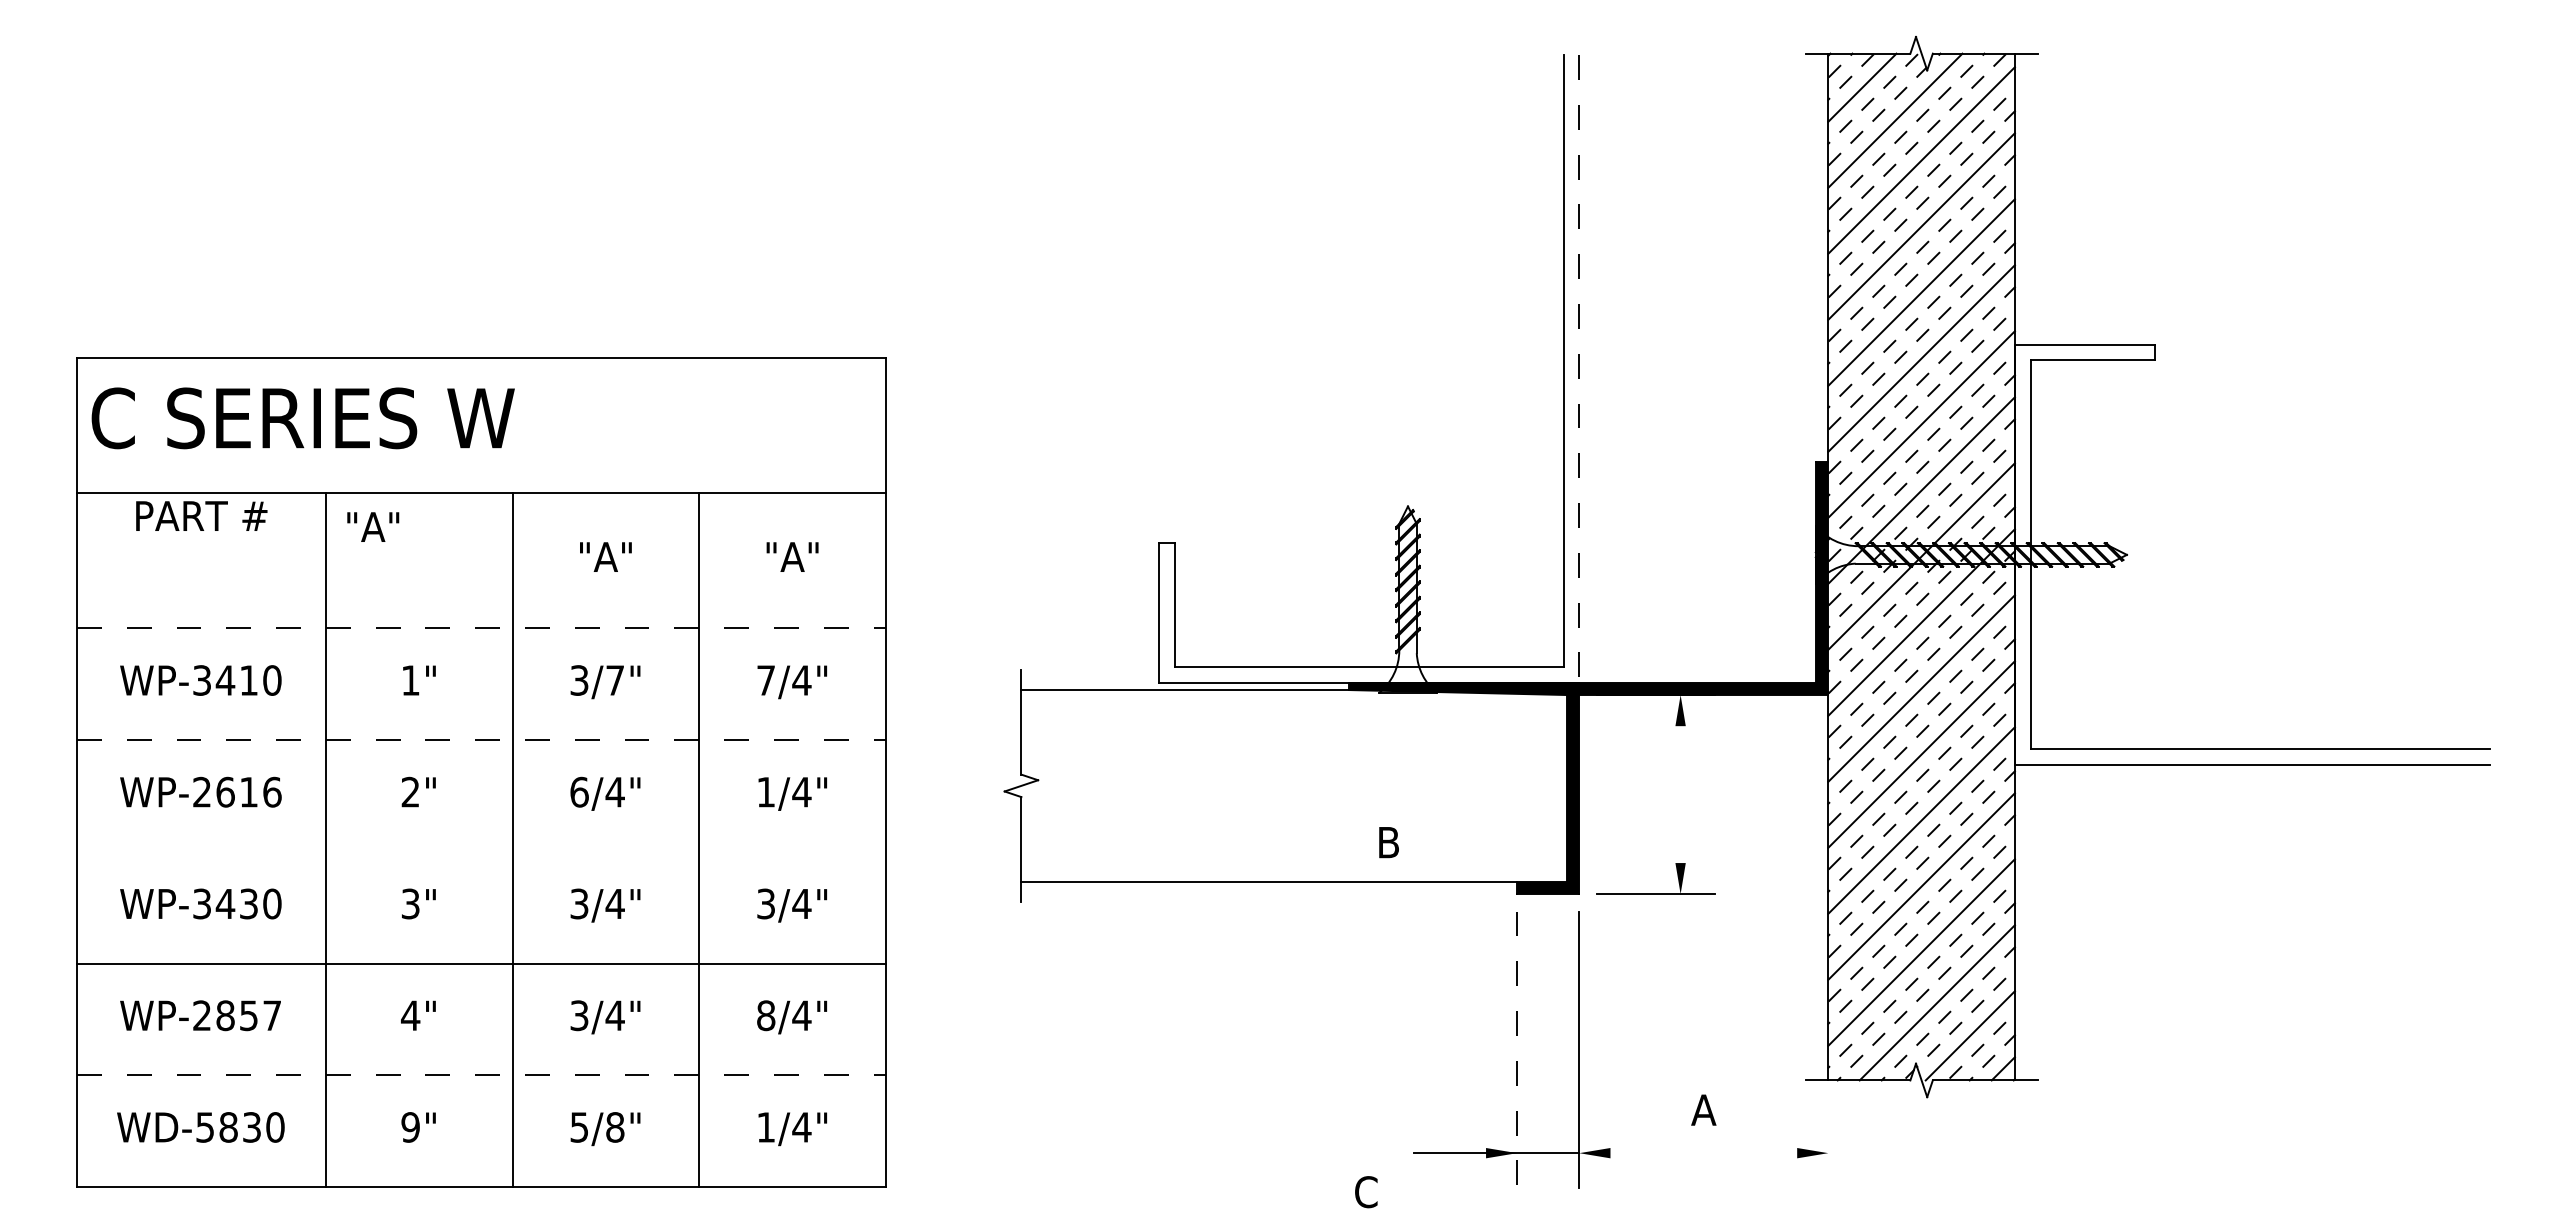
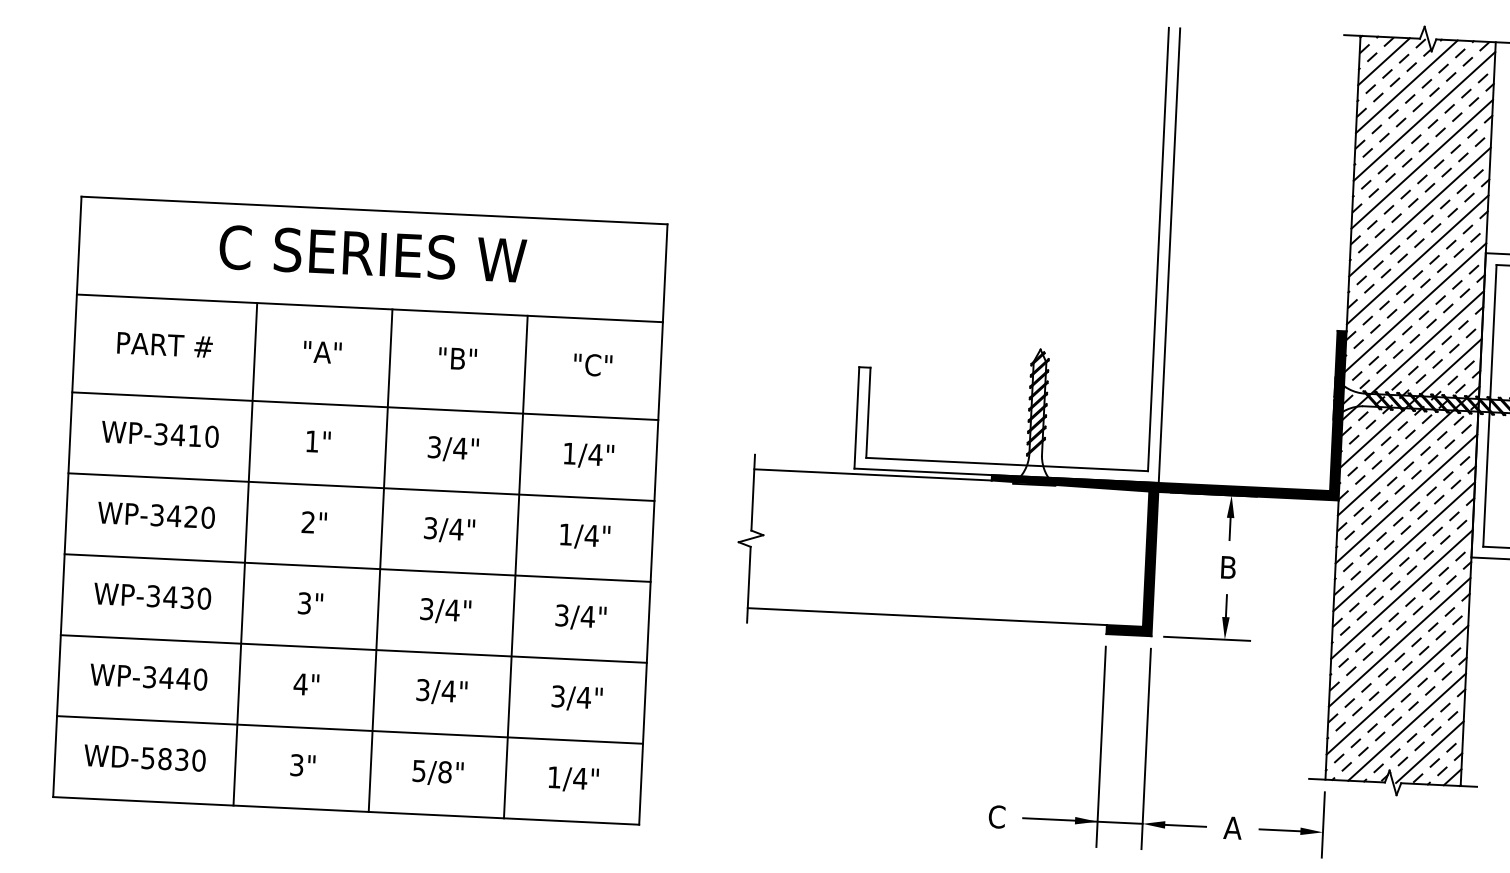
line: (1579, 368) -> (1169, 255), dashed -> solid
text: (302, 418) -> (372, 254), moved
text: (201, 515) -> (164, 344), moved
text: (373, 526) -> (322, 352), moved
text: (605, 556) -> (457, 358), "A" -> "B"
text: (792, 556) -> (593, 364), "A" -> "C"
line: (481, 628) -> (365, 406), dashed -> solid
text: (614, 680) -> (459, 448), 3/7" -> 3/4"
text: (765, 680) -> (569, 453), 7/4" -> 1/4"
line: (481, 740) -> (361, 487), dashed -> solid
line: (1680, 741) -> (1229, 529), added
text: (237, 791) -> (182, 516), WP-2616 -> WP-3420
text: (579, 791) -> (430, 527), 6/4" -> 3/4"
text: (1388, 842) -> (1228, 567), moved
line: (1680, 847) -> (1226, 605), added
line: (481, 851) -> (357, 567), added
text: (237, 1015) -> (175, 678), WP-2857 -> WP-3440
text: (766, 1015) -> (558, 696), 8/4" -> 3/4"
line: (1517, 1050) -> (1101, 747), dashed -> solid
line: (481, 1075) -> (350, 730), dashed -> solid
text: (1703, 1109) -> (1232, 827), moved
text: (410, 1127) -> (296, 765), 9" -> 3"
line: (1828, 1142) -> (1323, 824), added
line: (1638, 1153) -> (1185, 826), added
line: (1768, 1153) -> (1279, 830), added
text: (1366, 1192) -> (997, 817), moved

